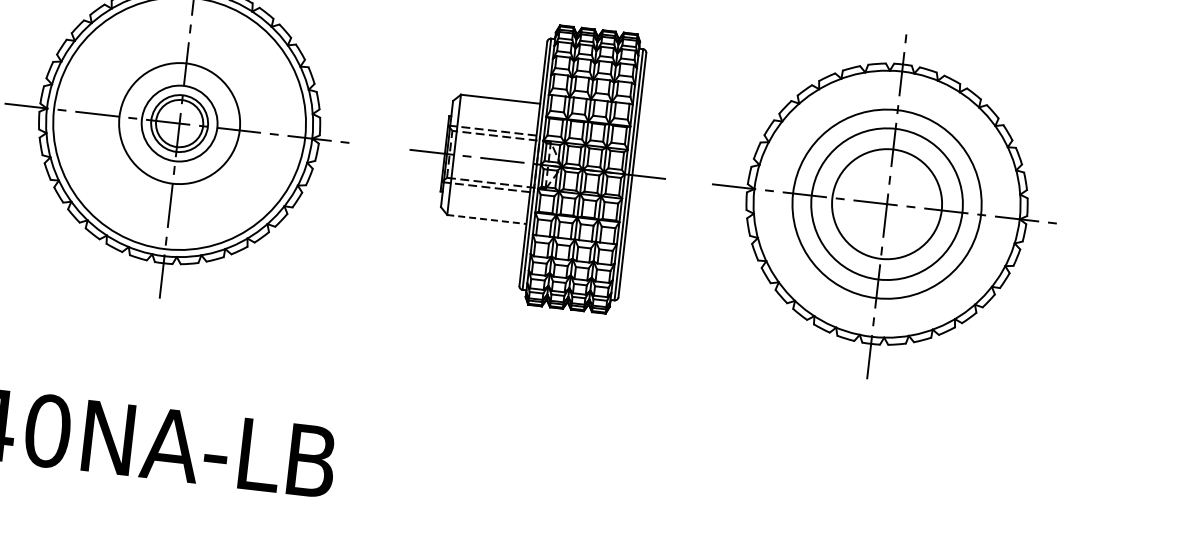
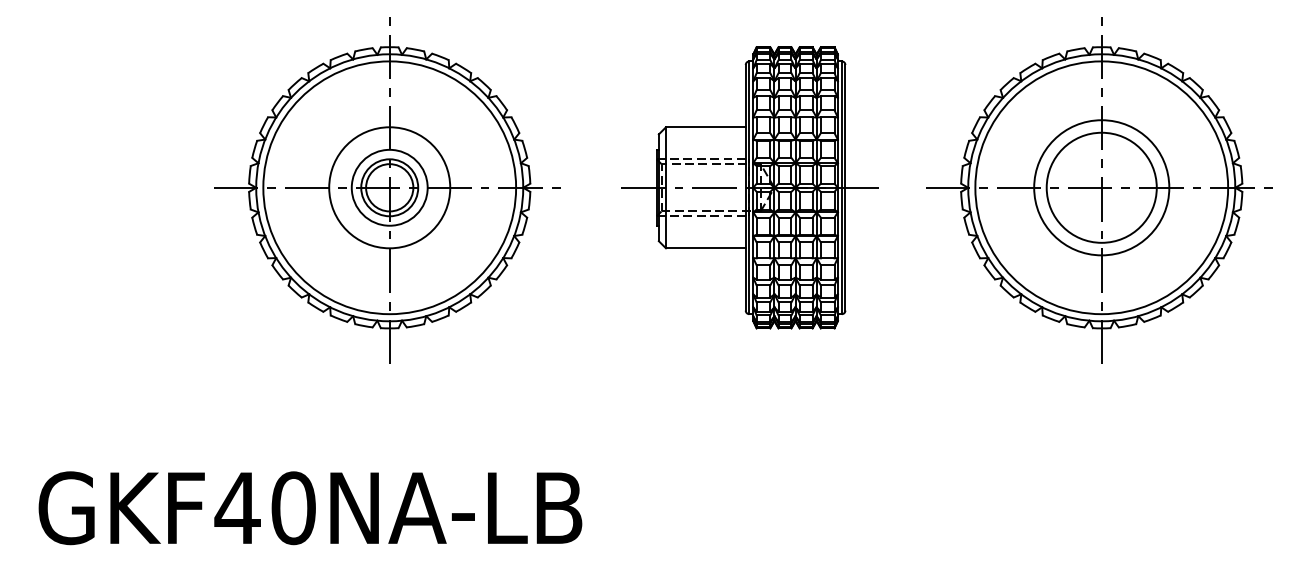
circle: (886, 203) -> (1101, 187), size x0.71
circle: (886, 203) -> (1101, 187), size x1.67
line: (486, 219) -> (705, 248), dashed -> solid

